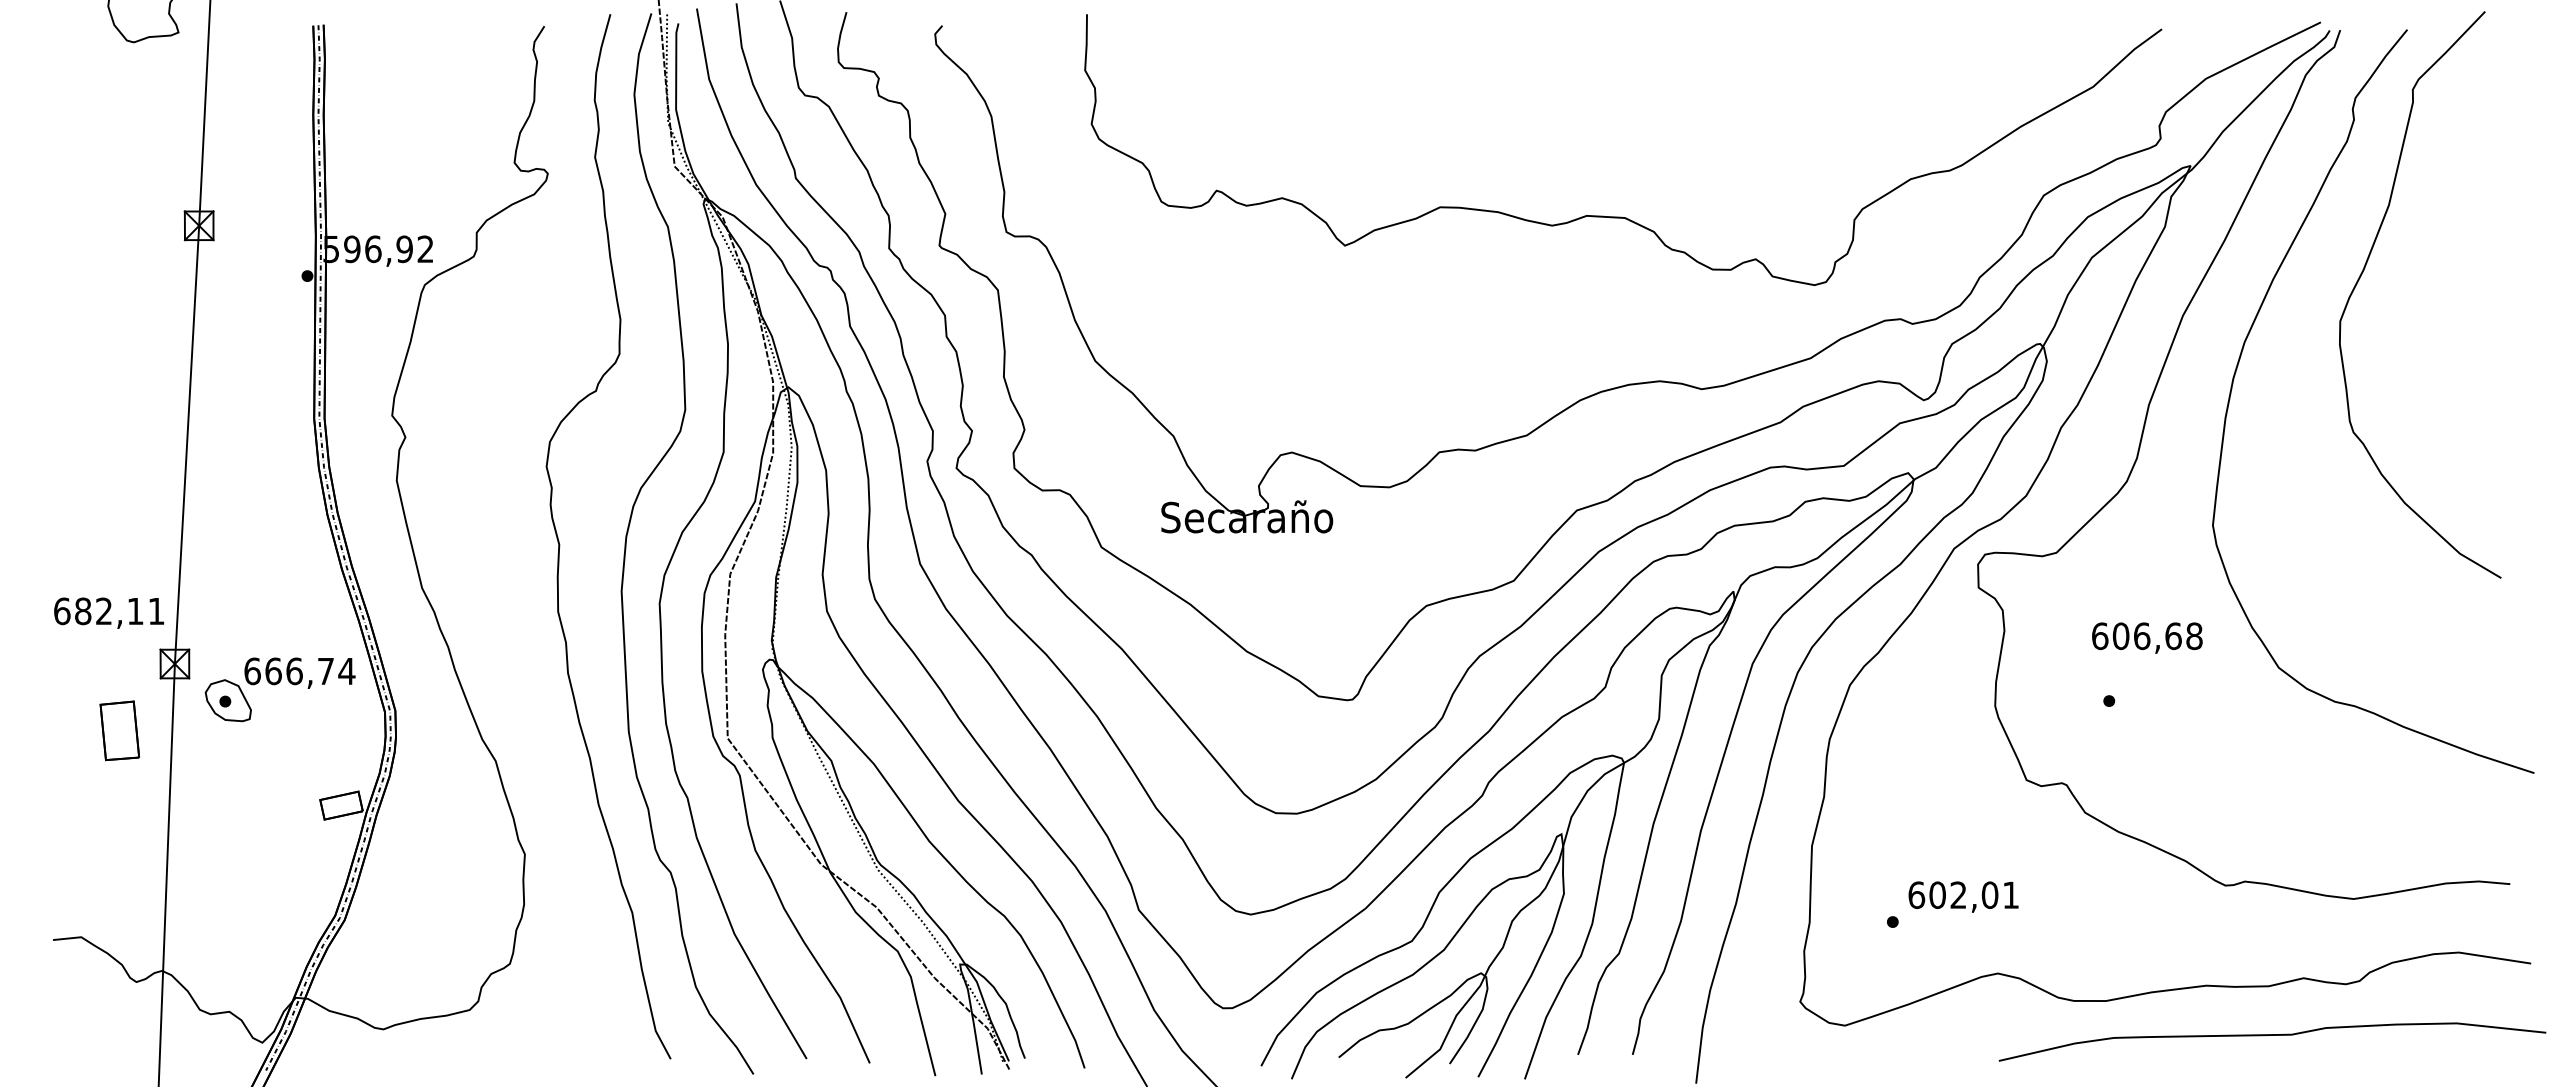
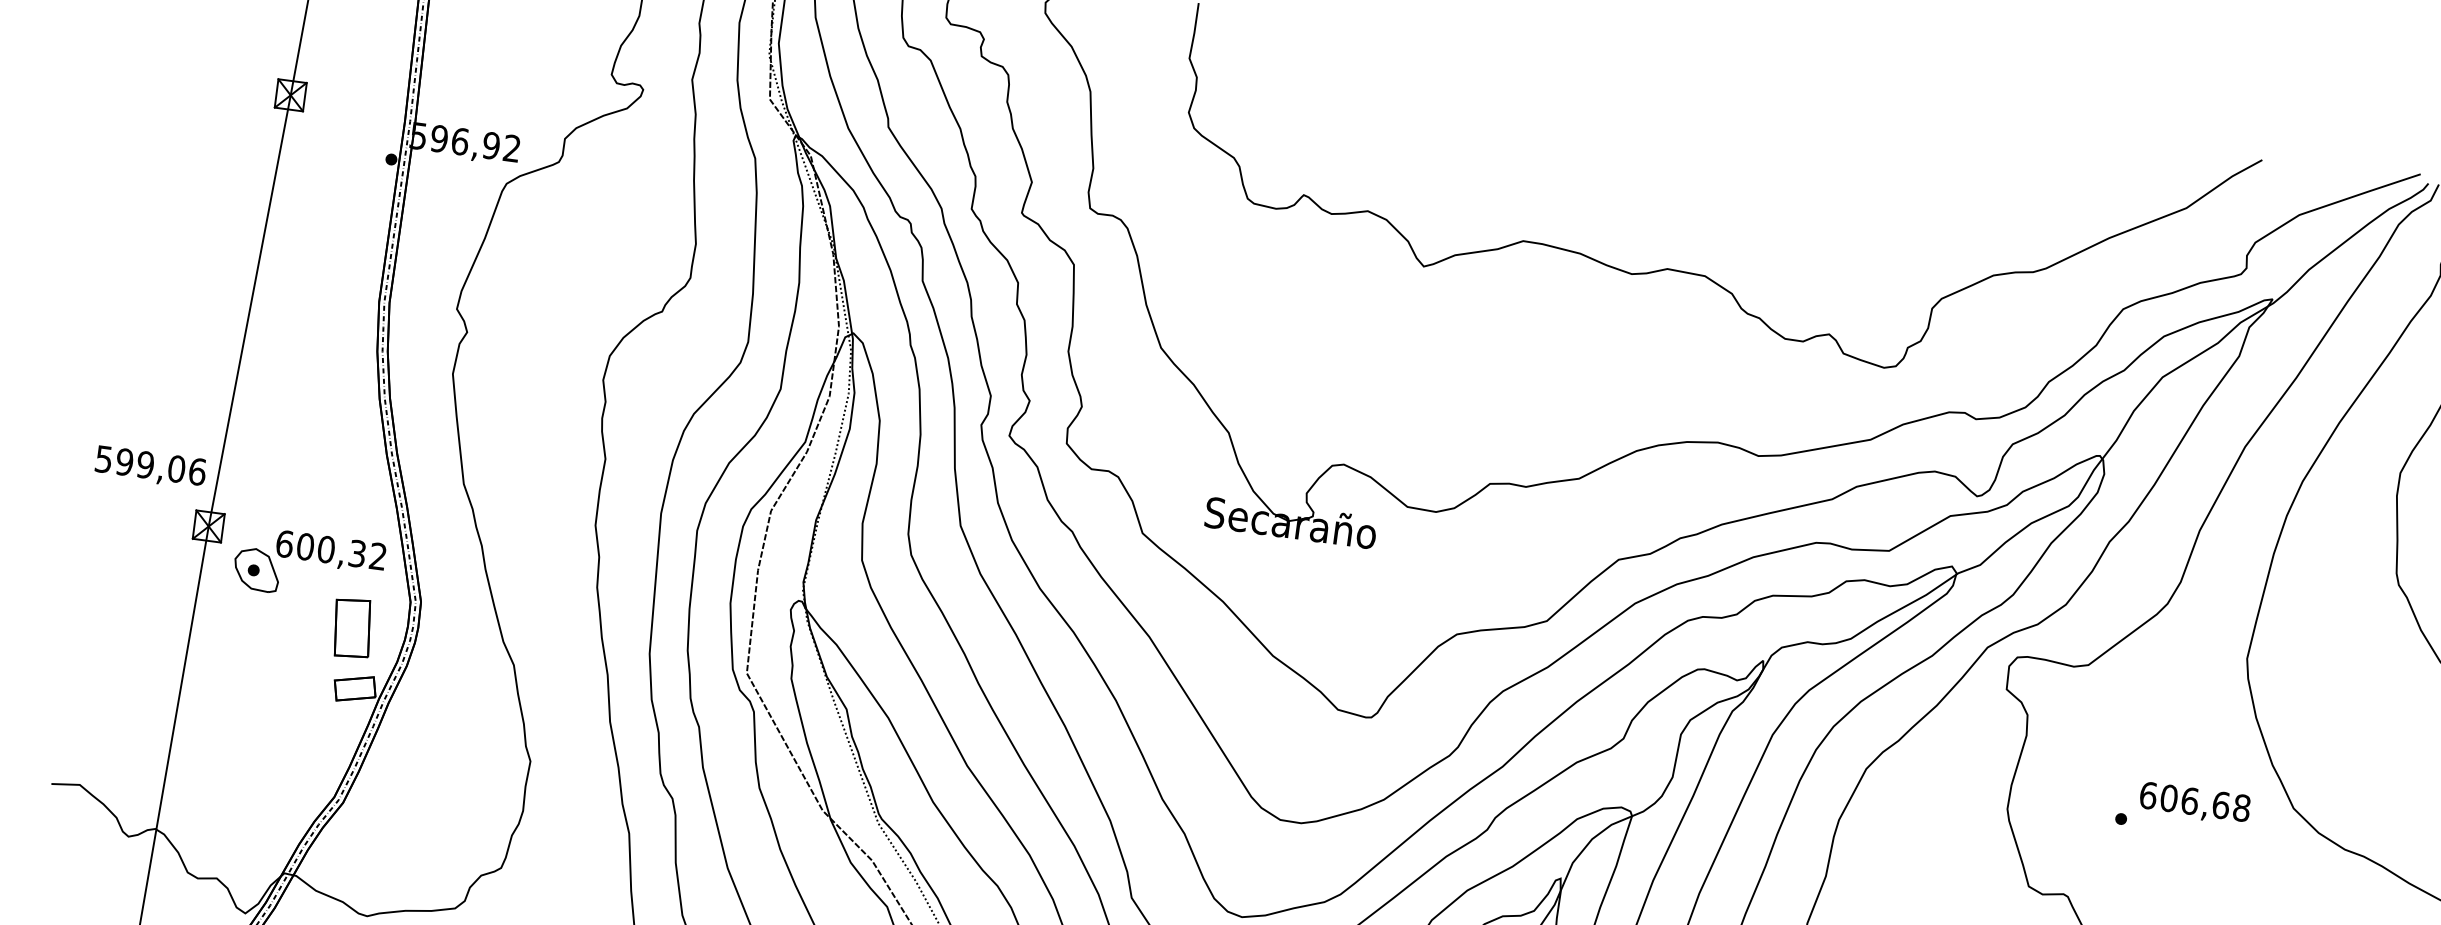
text: (109, 611) -> (150, 465), 682,11 -> 599,06
text: (2147, 637) -> (2195, 803), moved
text: (310, 671) -> (342, 551), 666,74 -> 600,32
part: (119, 730) -> (352, 627), moved

